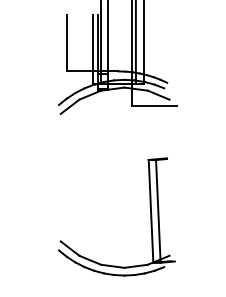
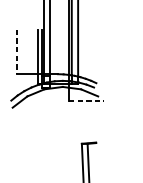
line: (66, 43) -> (17, 52), solid -> dashed
line: (154, 105) -> (86, 101), solid -> dashed

